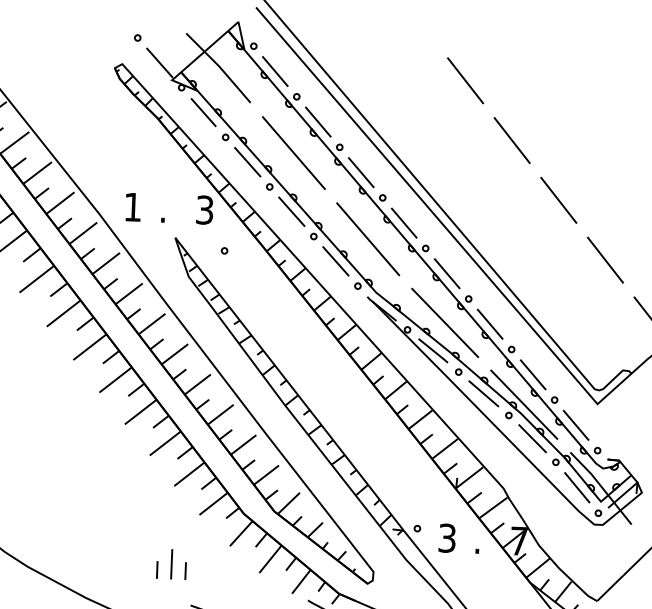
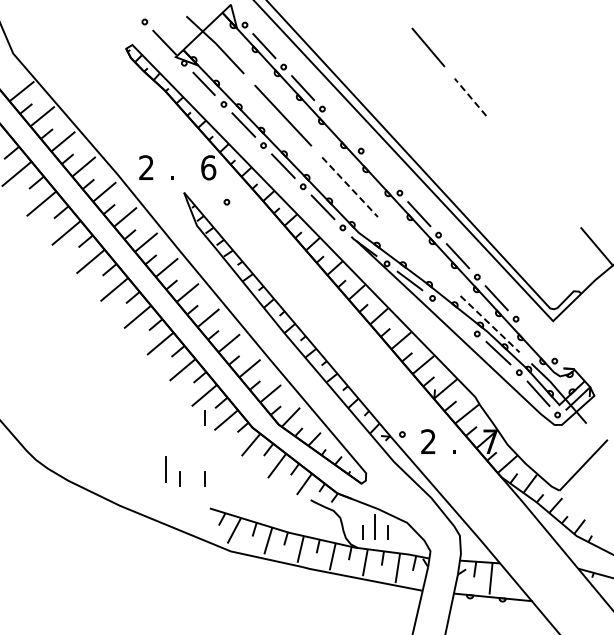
line: (512, 139) -> (470, 96), solid -> dashed
line: (360, 173) -> (341, 130), removed
line: (558, 199) -> (512, 146), removed
text: (132, 206) -> (146, 167), 1 -> 2
text: (204, 209) -> (208, 167), 3 -> 6
line: (404, 223) -> (380, 172), removed
line: (368, 239) -> (350, 187), solid -> dashed
line: (604, 259) -> (554, 196), removed
line: (444, 322) -> (418, 256), removed
line: (483, 394) -> (454, 316), removed
line: (524, 405) -> (490, 324), solid -> dashed
line: (576, 425) -> (535, 340), removed
line: (188, 499) -> (204, 417), added
text: (447, 537) -> (428, 441), 3 -> 2
line: (170, 564) -> (165, 469), moved

